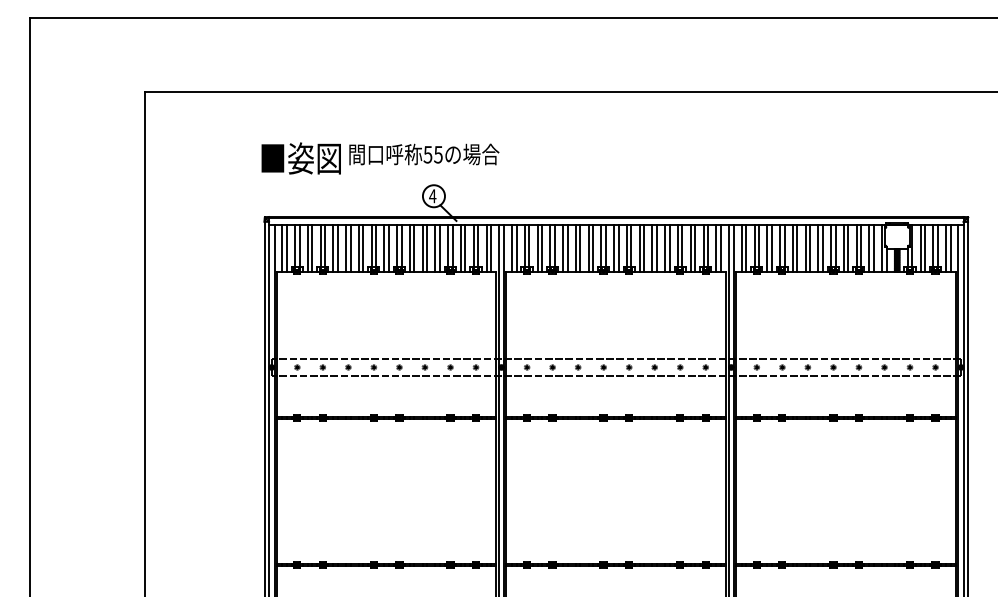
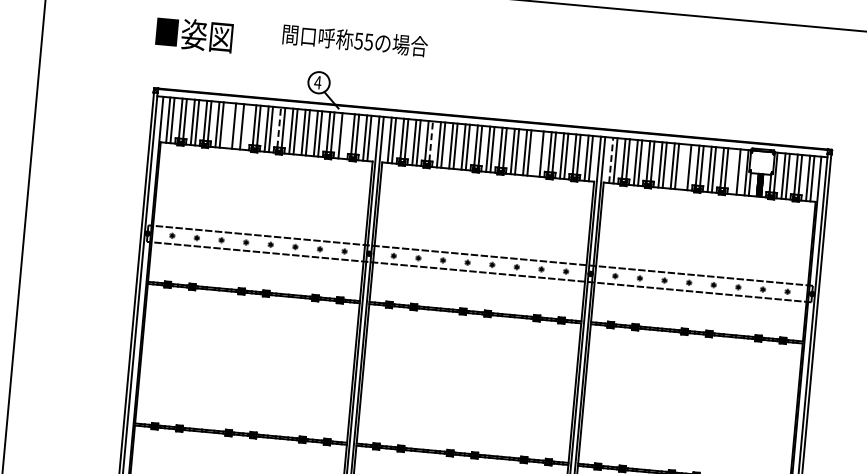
text: (424, 154) -> (355, 40), moved
line: (397, 246) -> (279, 128), solid -> dashed
line: (554, 246) -> (430, 141), solid -> dashed
line: (346, 248) -> (230, 125), removed
line: (363, 248) -> (246, 126), removed
line: (465, 248) -> (344, 135), removed
line: (665, 248) -> (537, 153), removed
line: (741, 248) -> (610, 160), solid -> dashed
line: (818, 248) -> (685, 166), removed
line: (869, 248) -> (734, 171), removed

